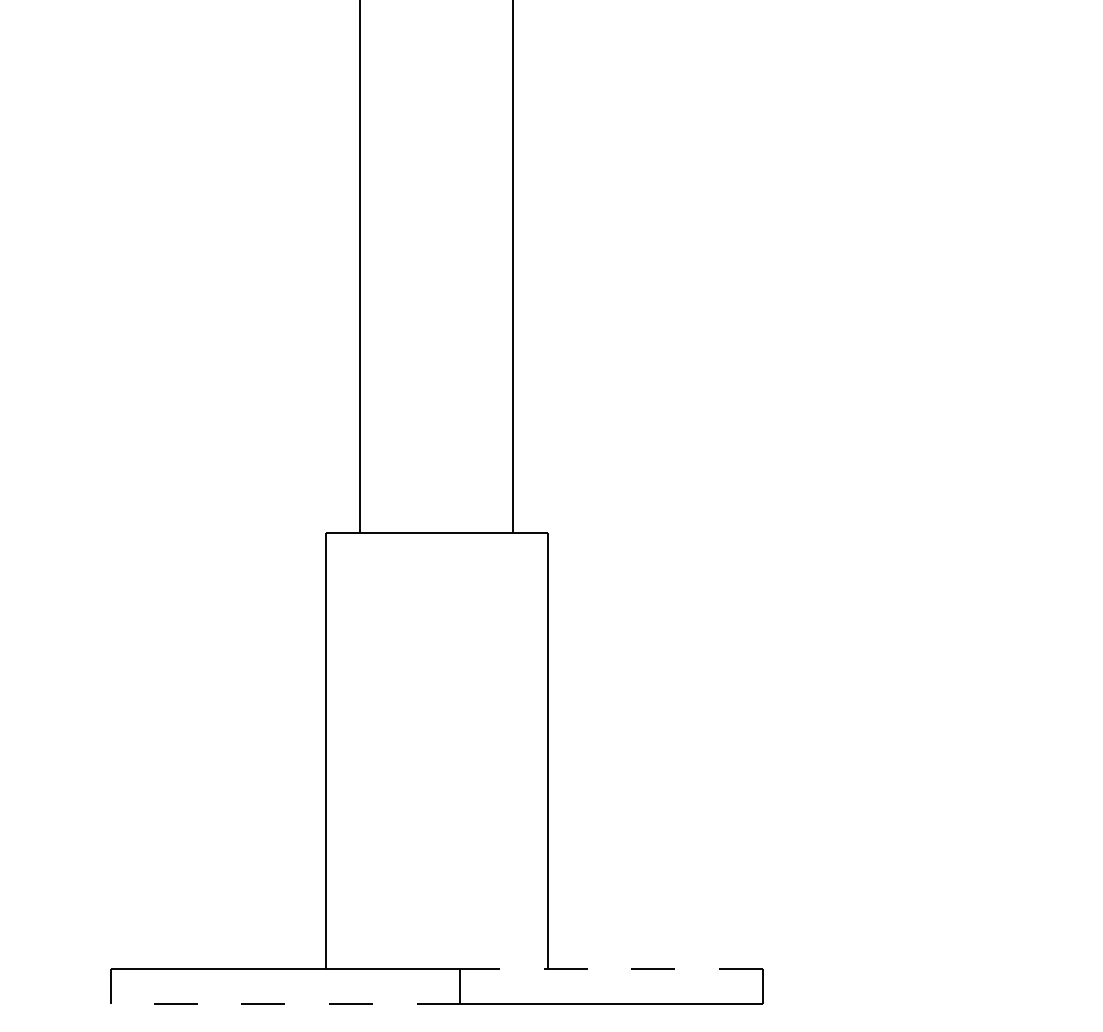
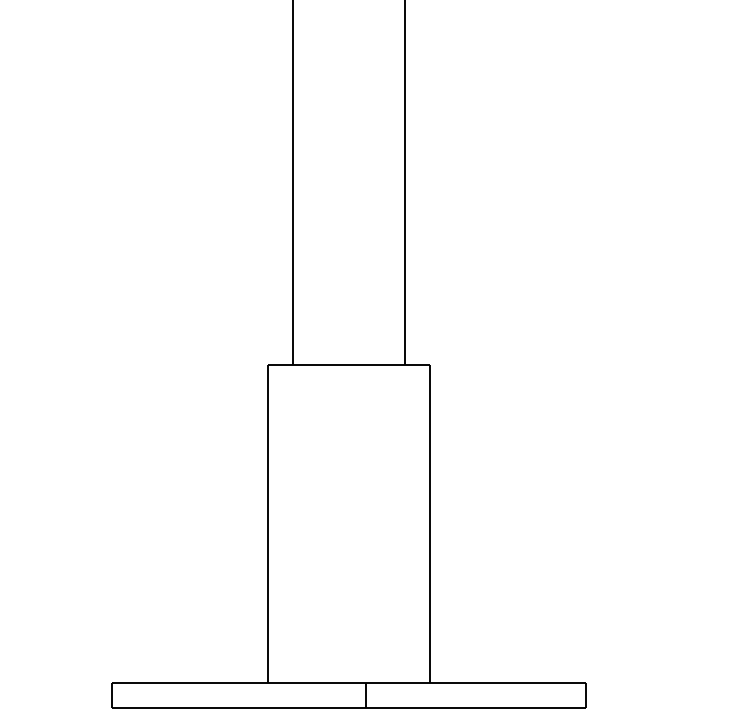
line: (611, 969) -> (475, 682), dashed -> solid
line: (285, 1004) -> (238, 708), dashed -> solid

